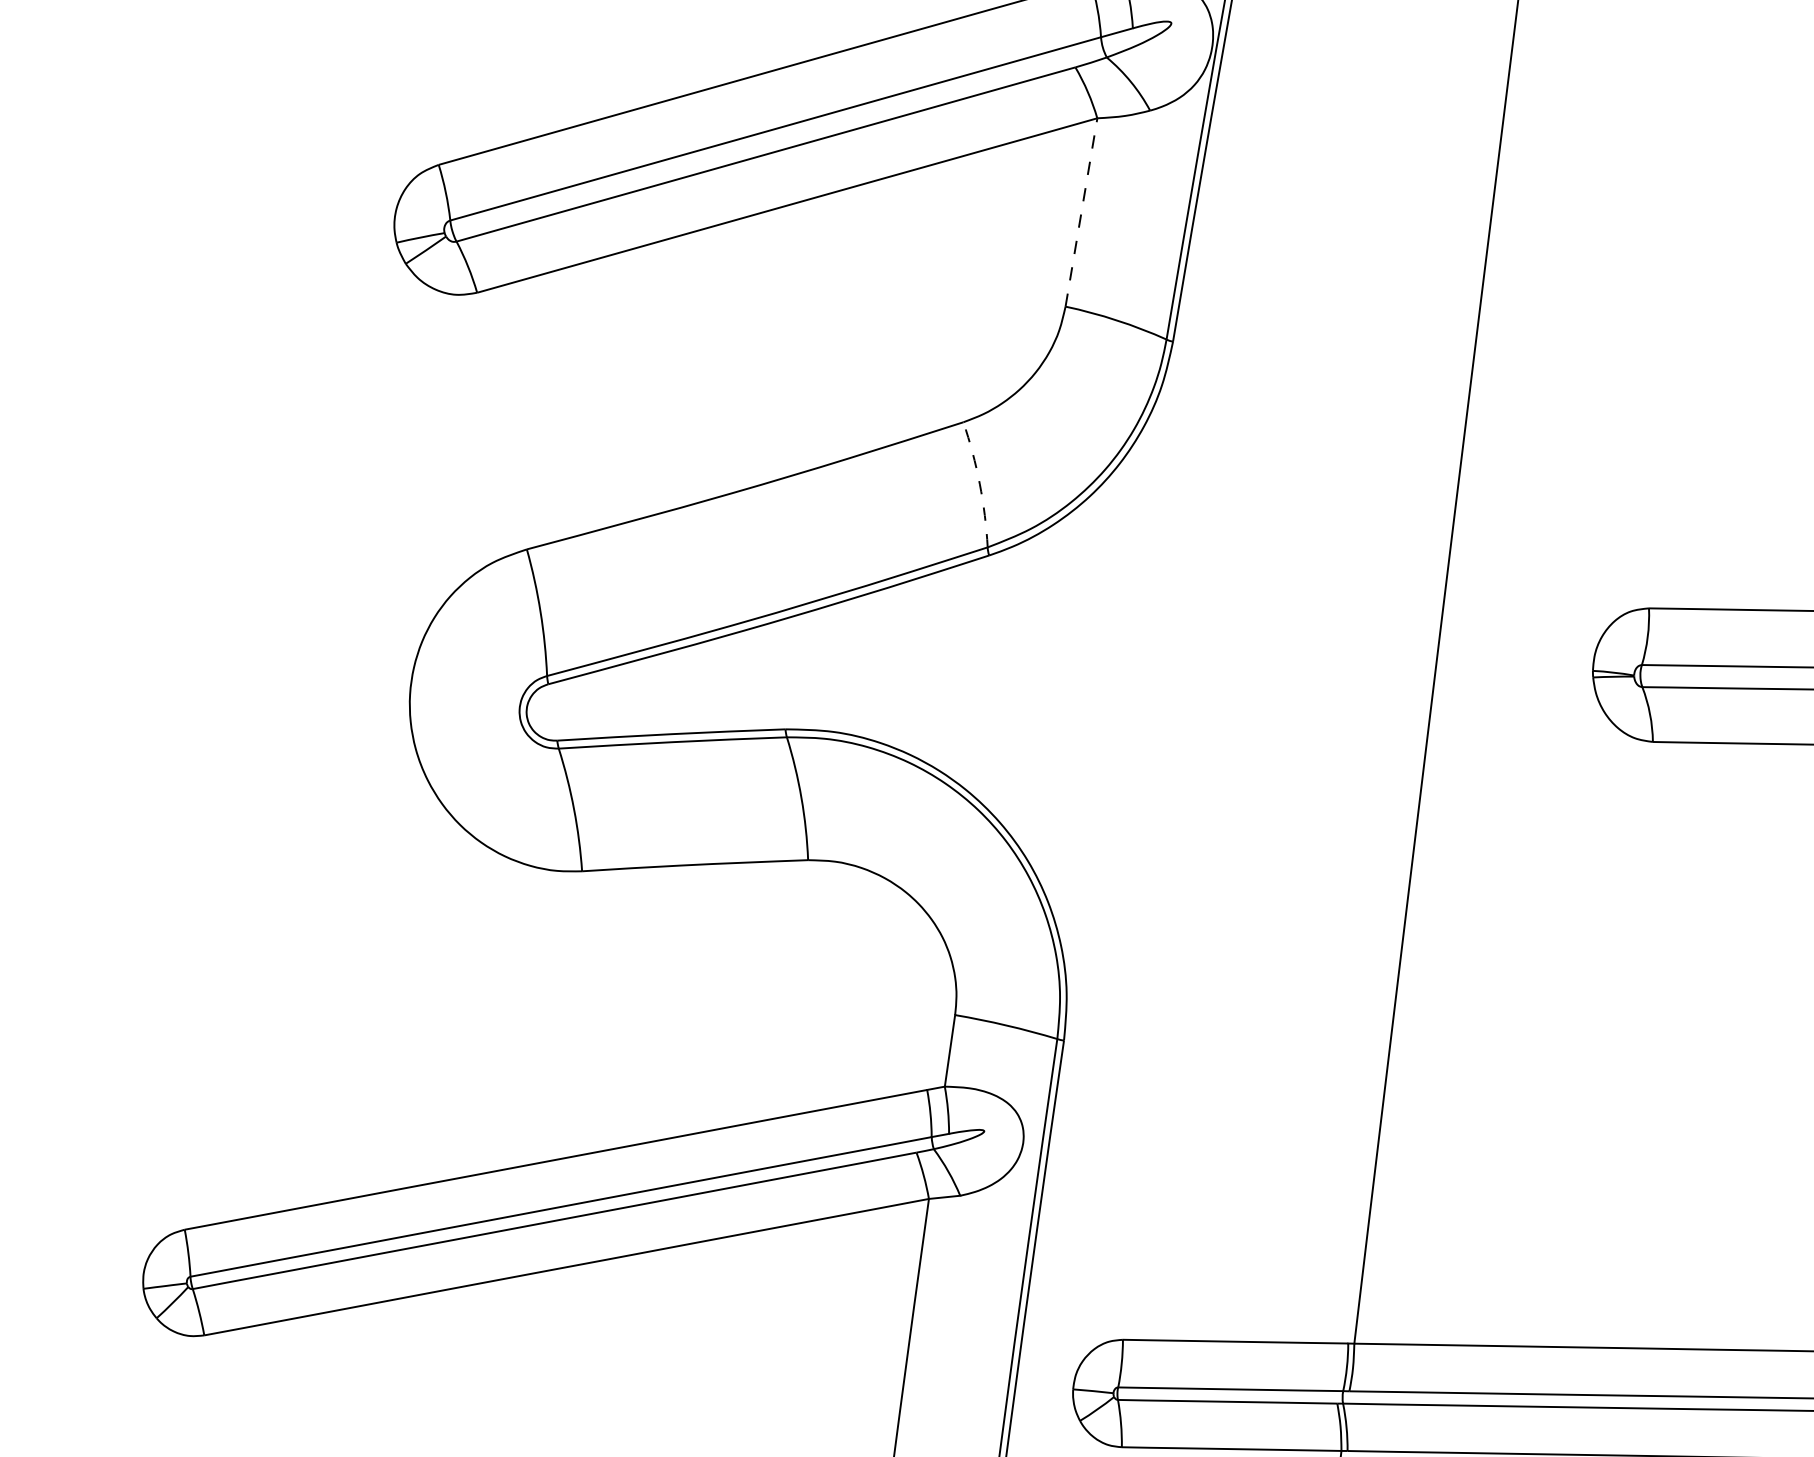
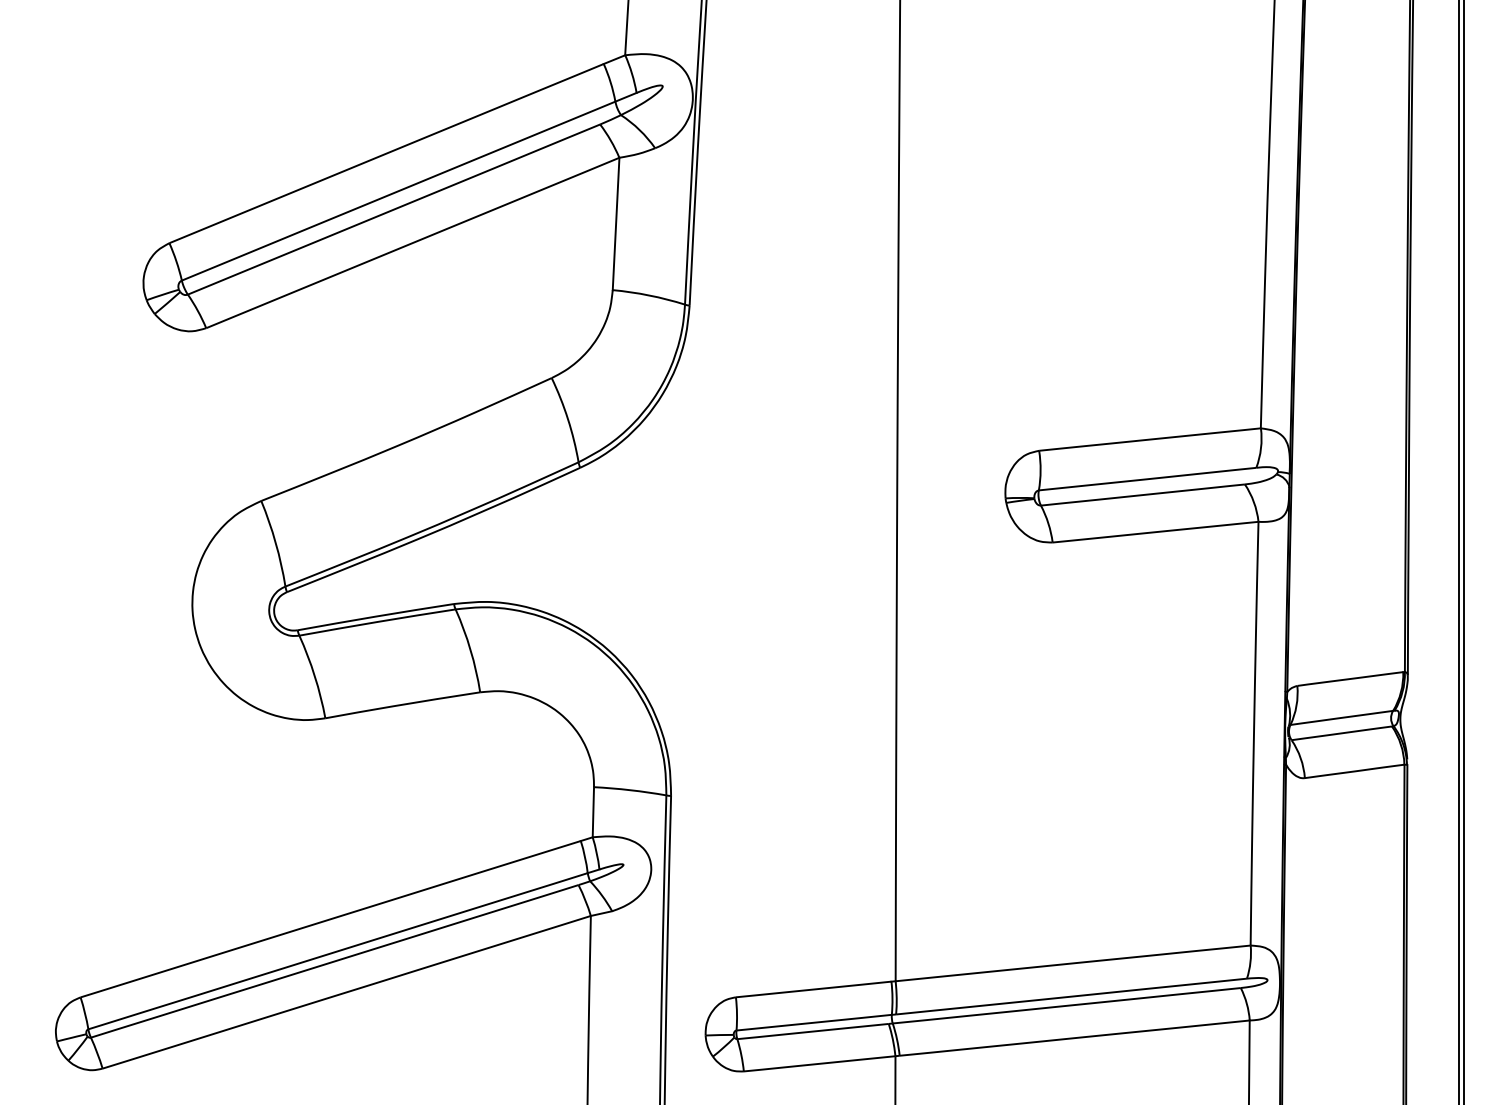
line: (1082, 211) -> (616, 223), dashed -> solid
arc: (980, 484) -> (568, 419), dashed -> solid

